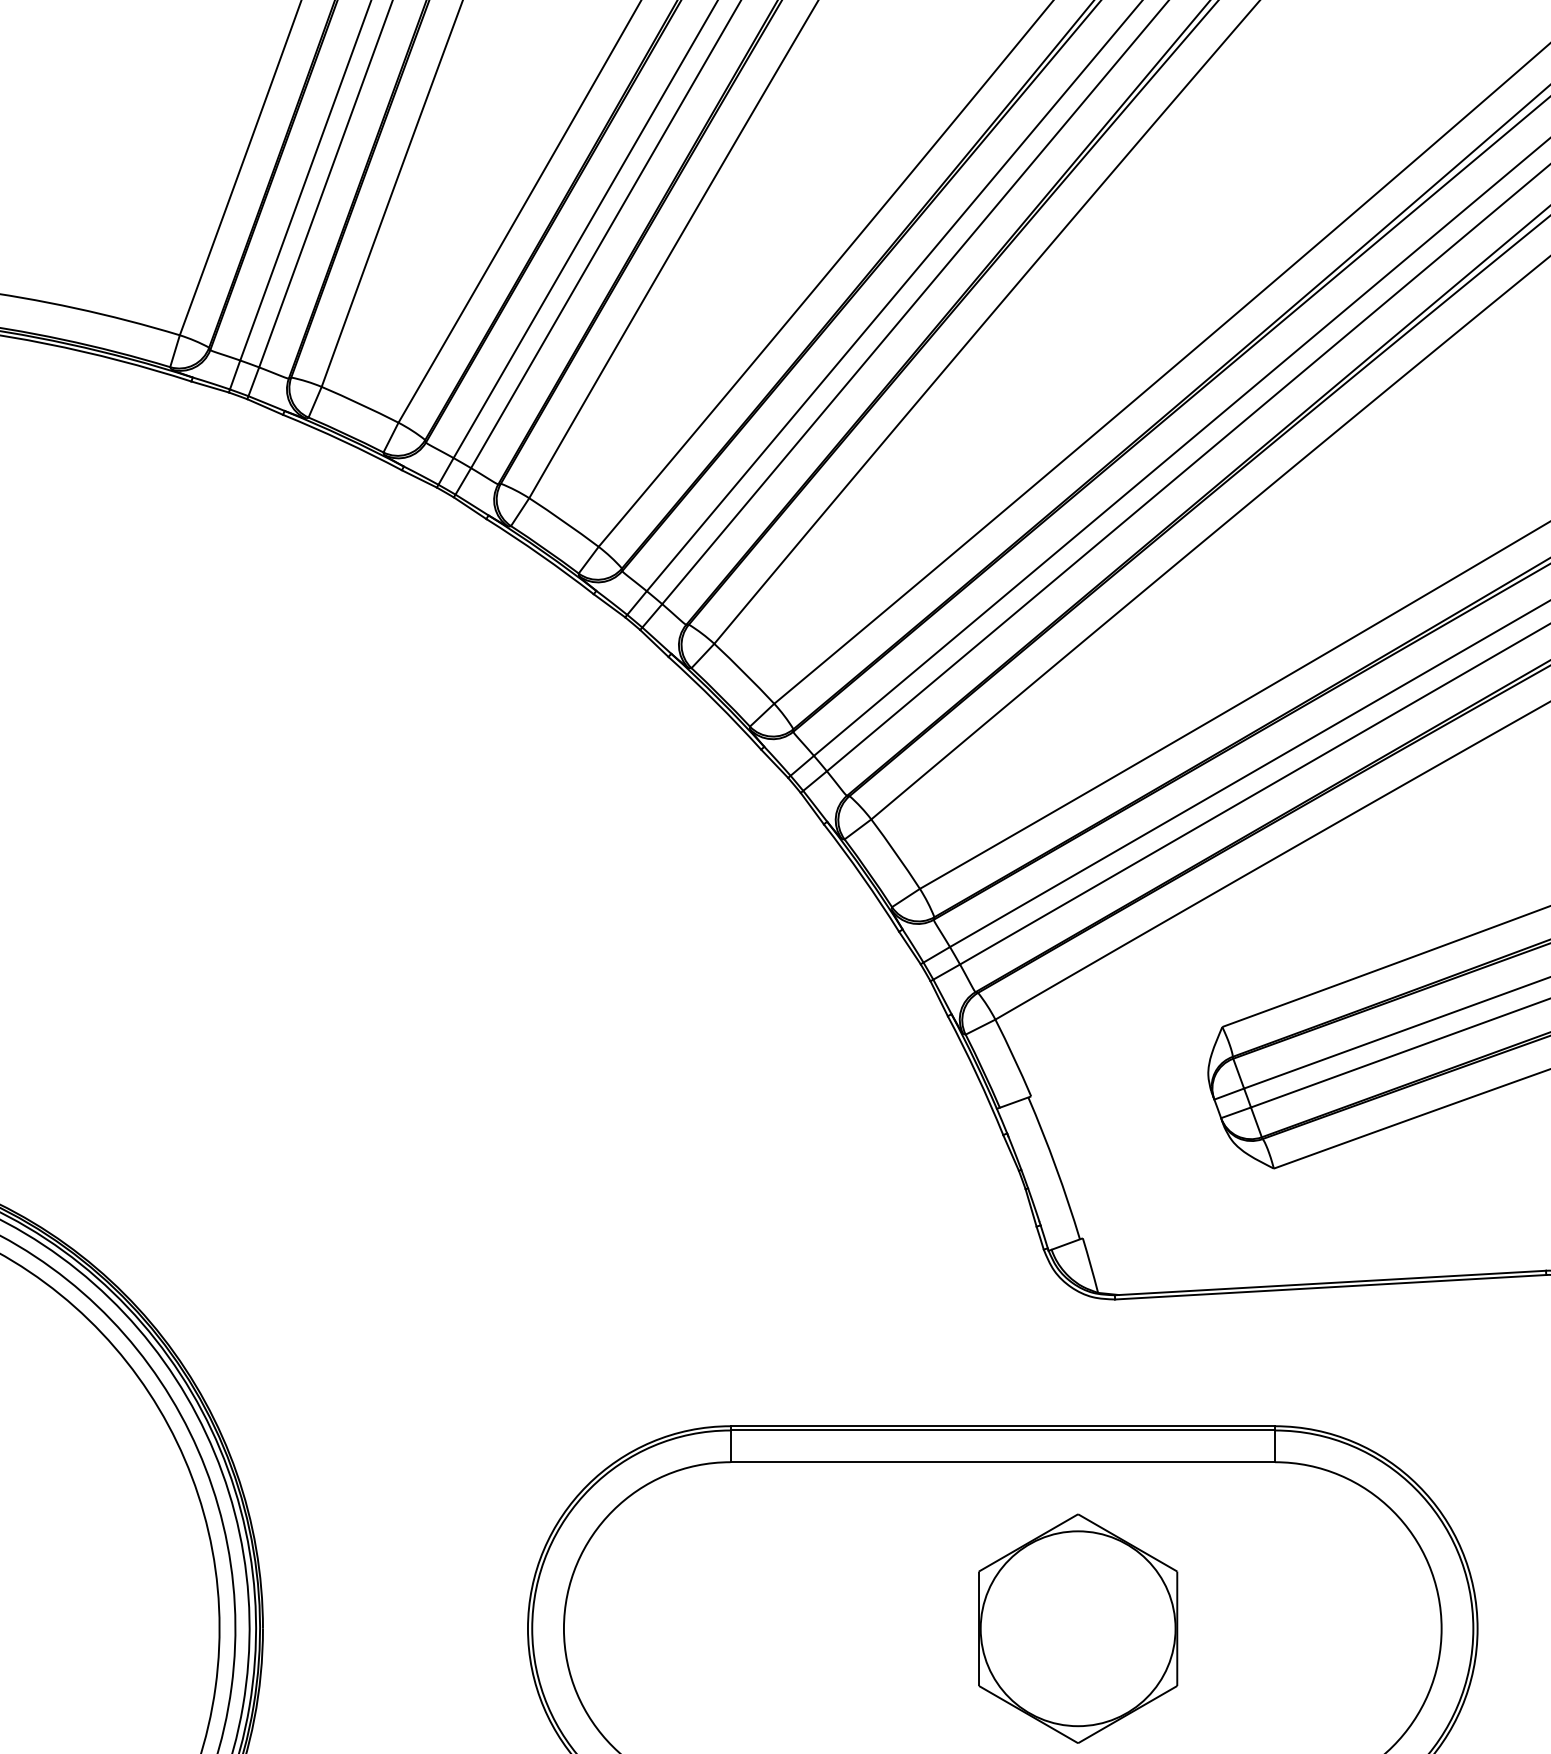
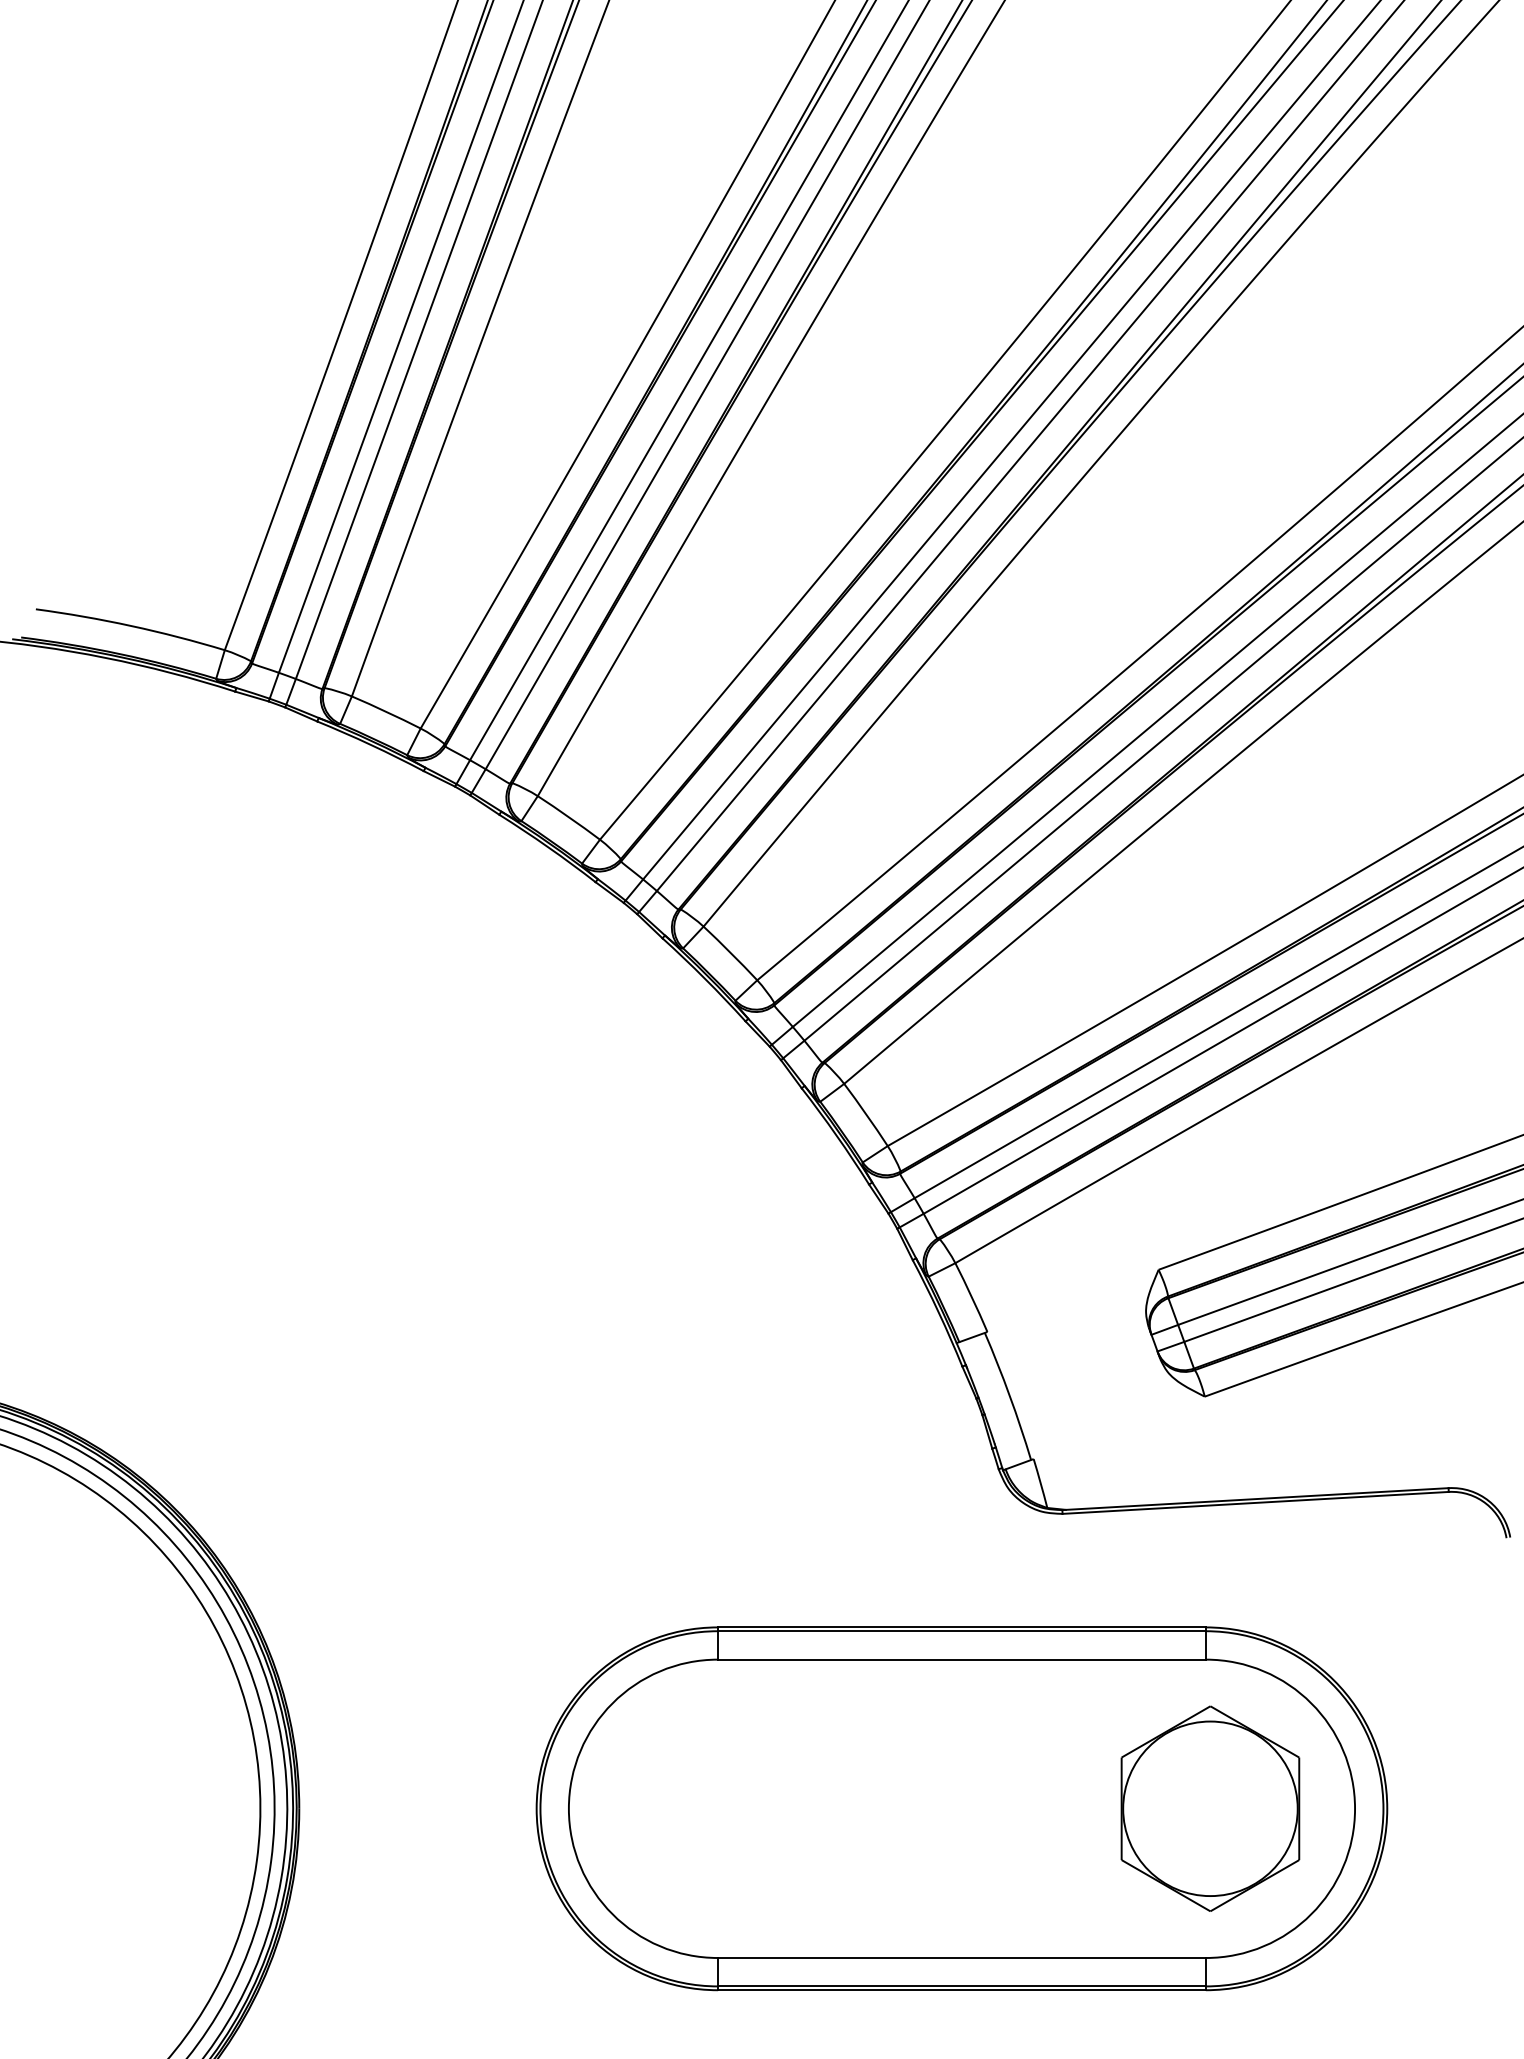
part: (1078, 1628) -> (1210, 1808), moved

